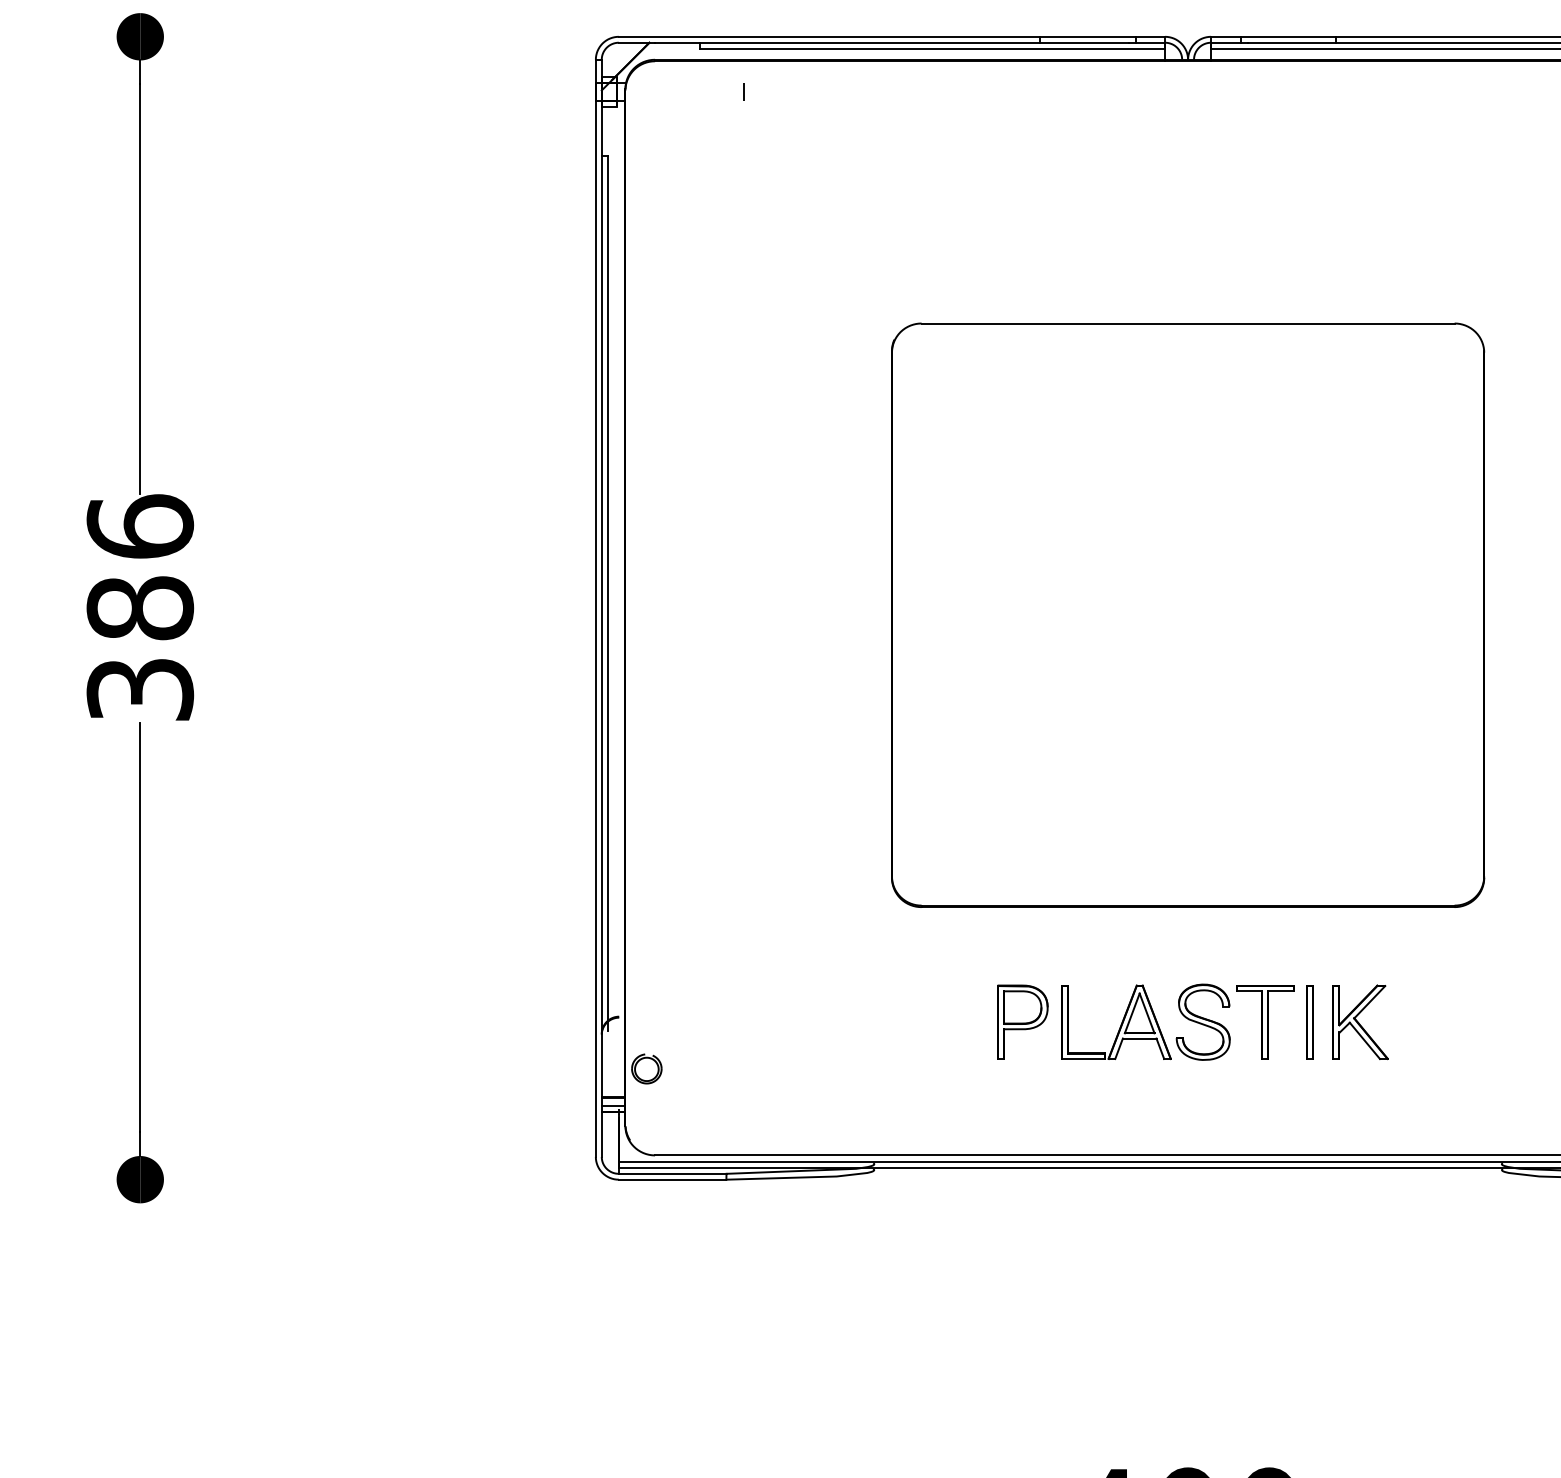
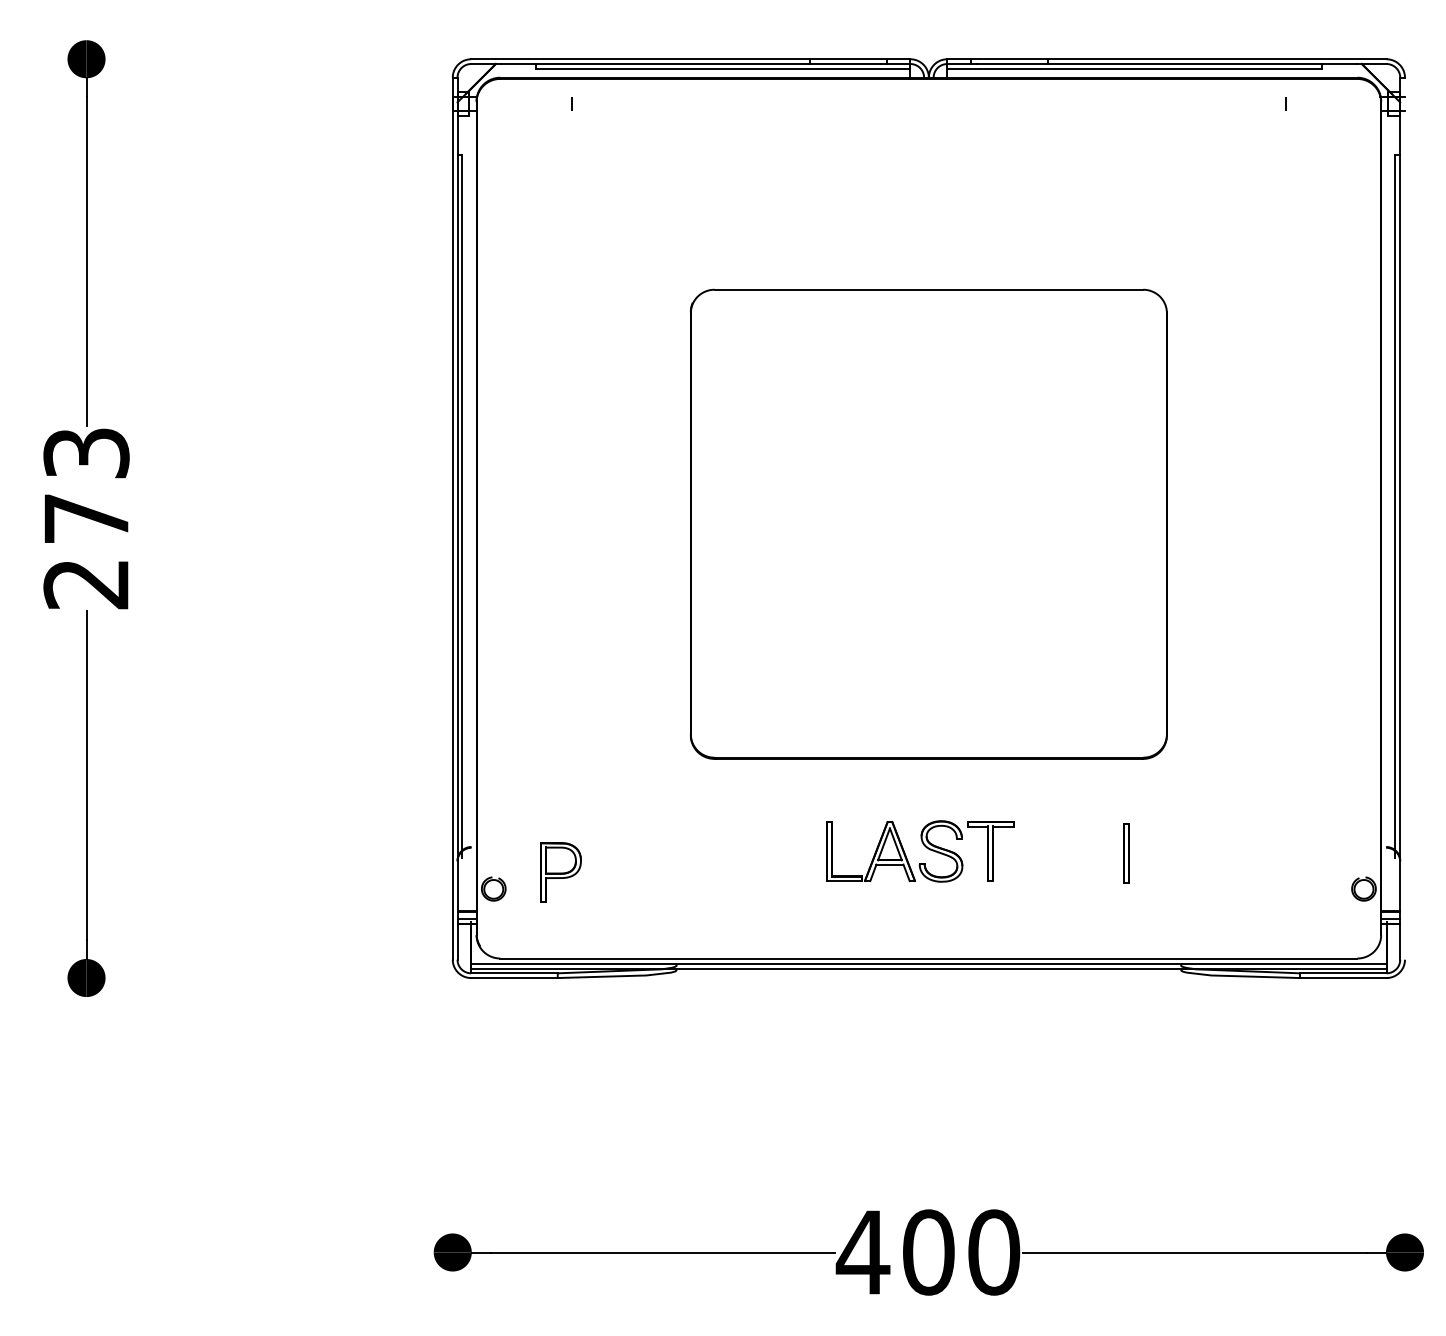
text: (140, 608) -> (86, 518), 386 -> 273
part: (1022, 1022) -> (560, 872), moved
part: (1309, 1022) -> (1126, 853), moved
part: (1360, 1022) -> (1067, 851), removed

